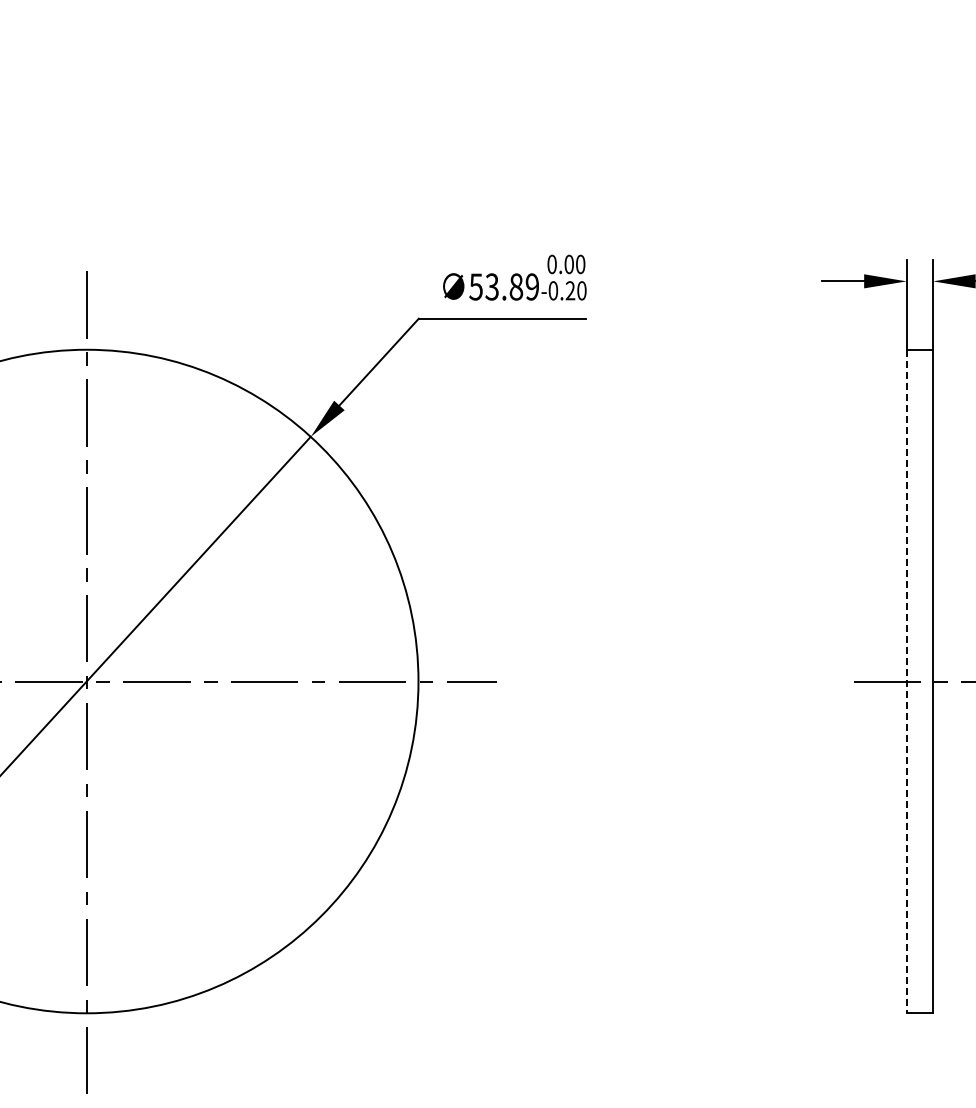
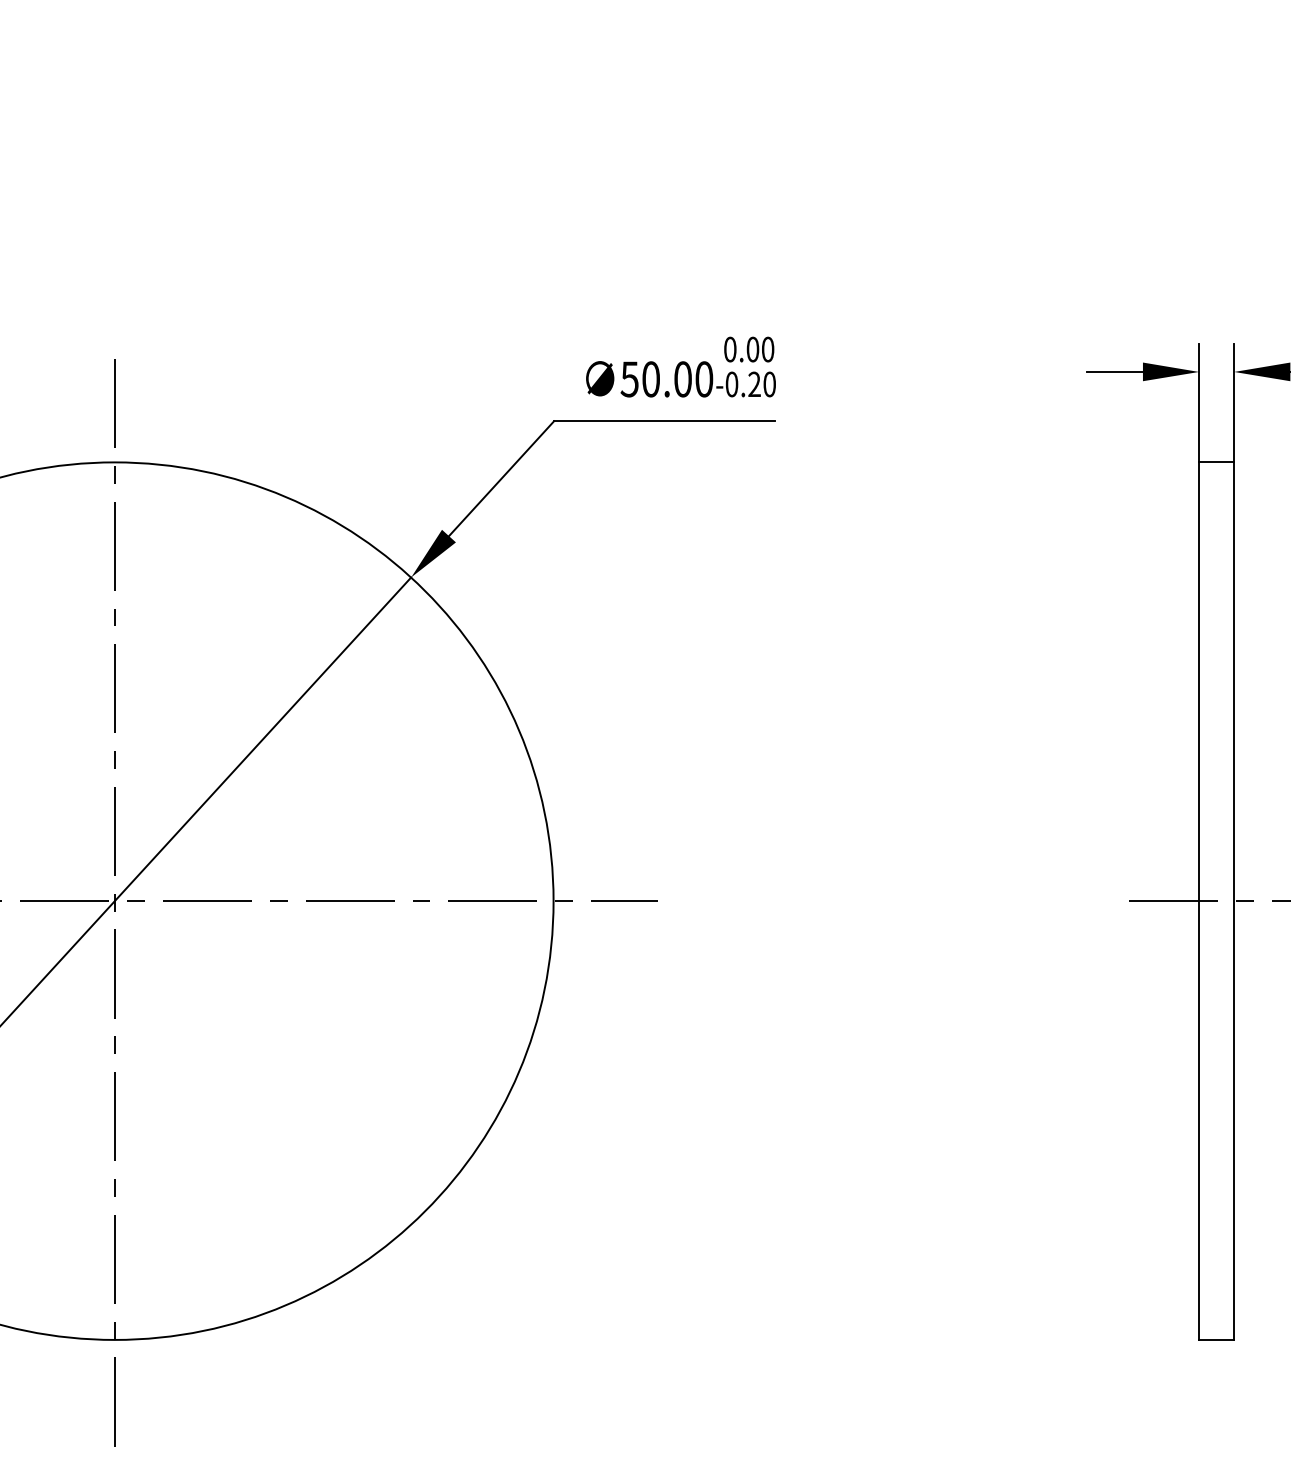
text: (512, 286) -> (677, 378), 53.89 -> 50.00
line: (906, 681) -> (1198, 901), dashed -> solid

